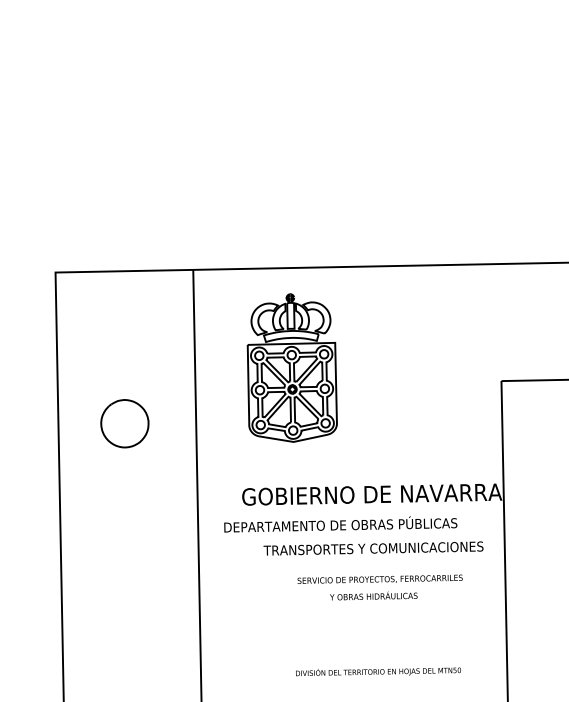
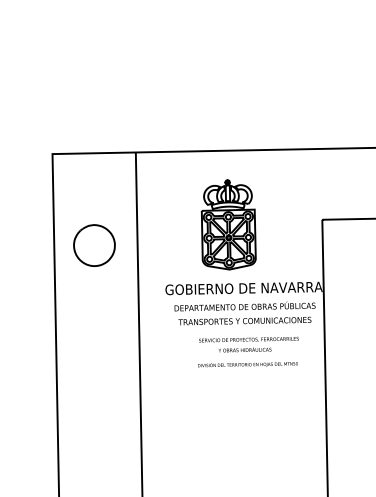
part: (291, 367) -> (228, 224), moved
part: (124, 423) -> (94, 245), size x1.43
text: (339, 524) -> (244, 306), moved
text: (377, 671) -> (247, 364), moved

